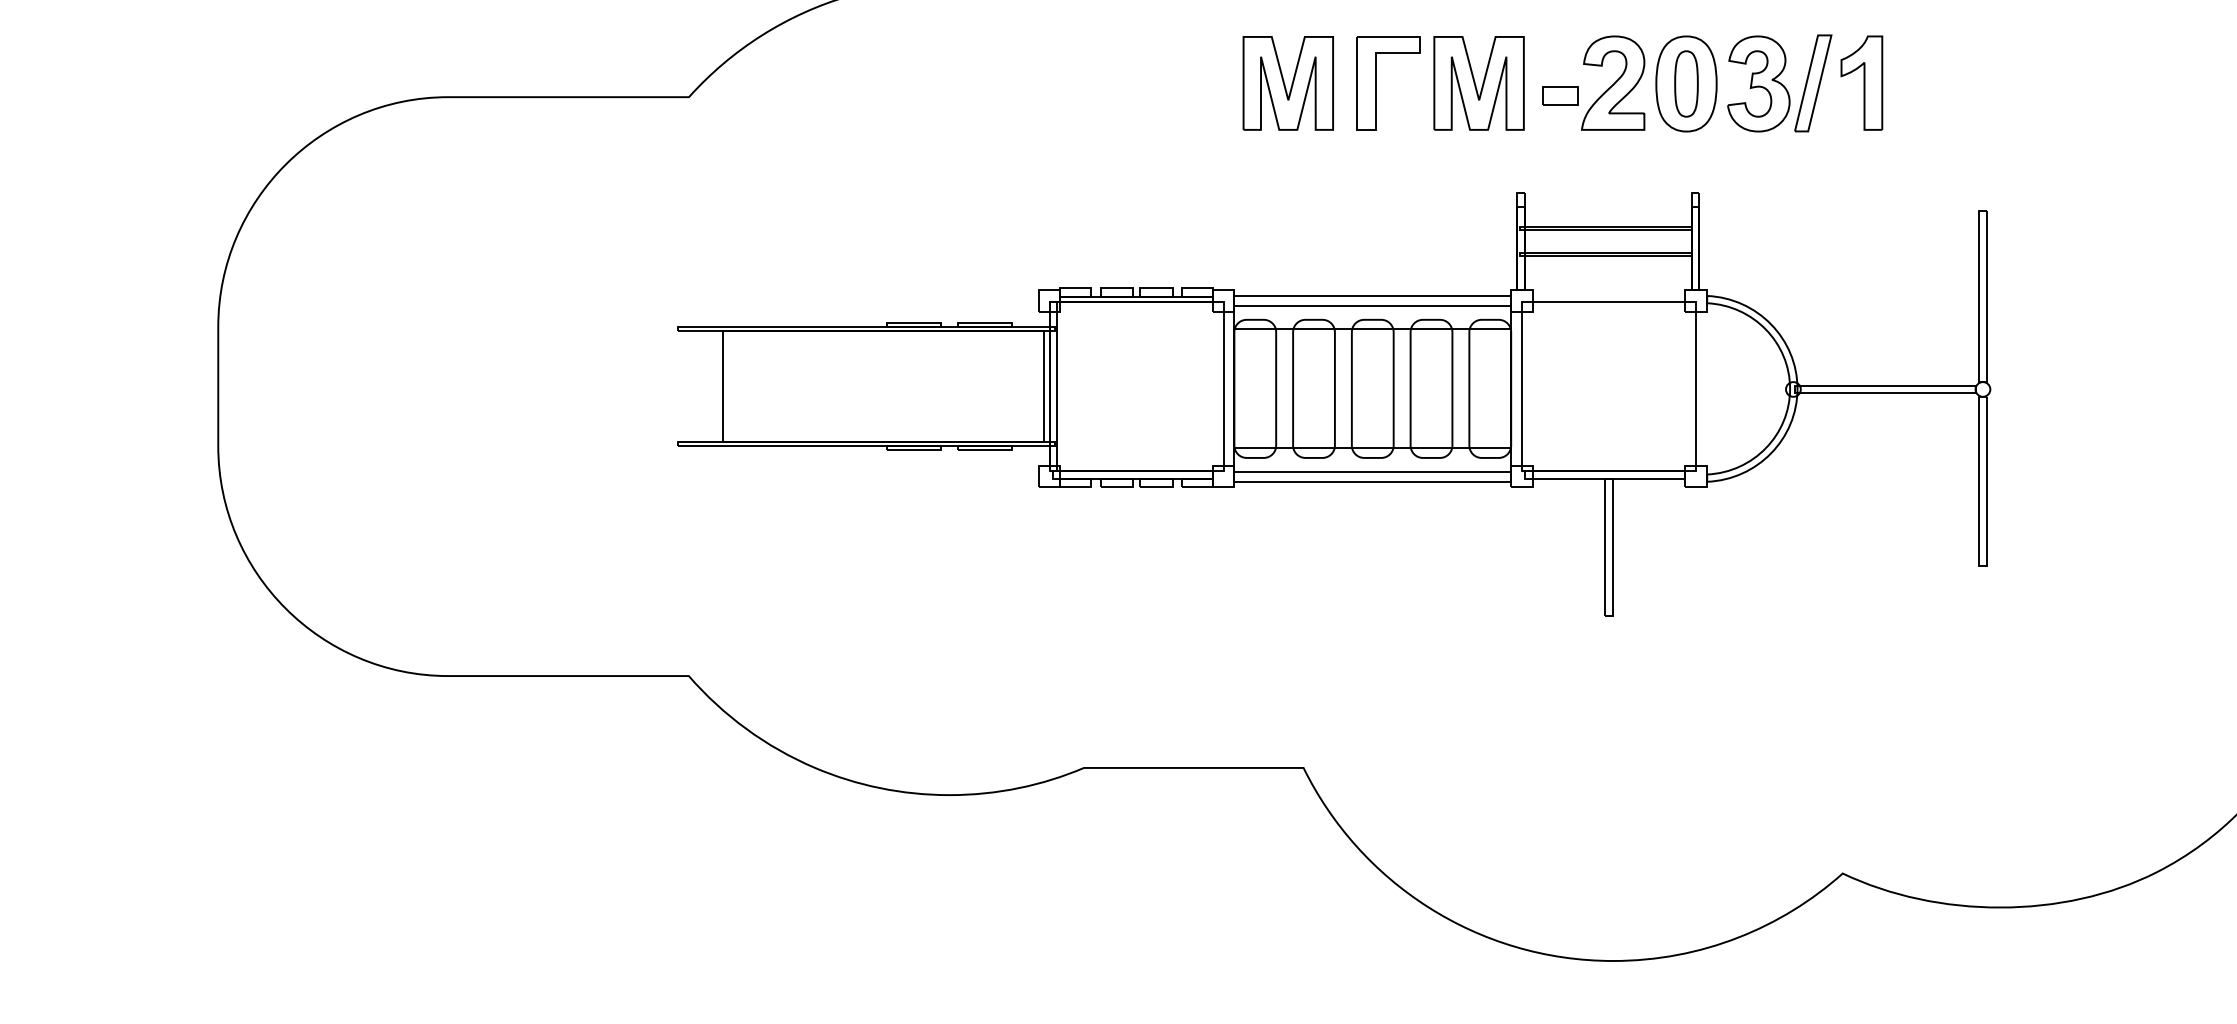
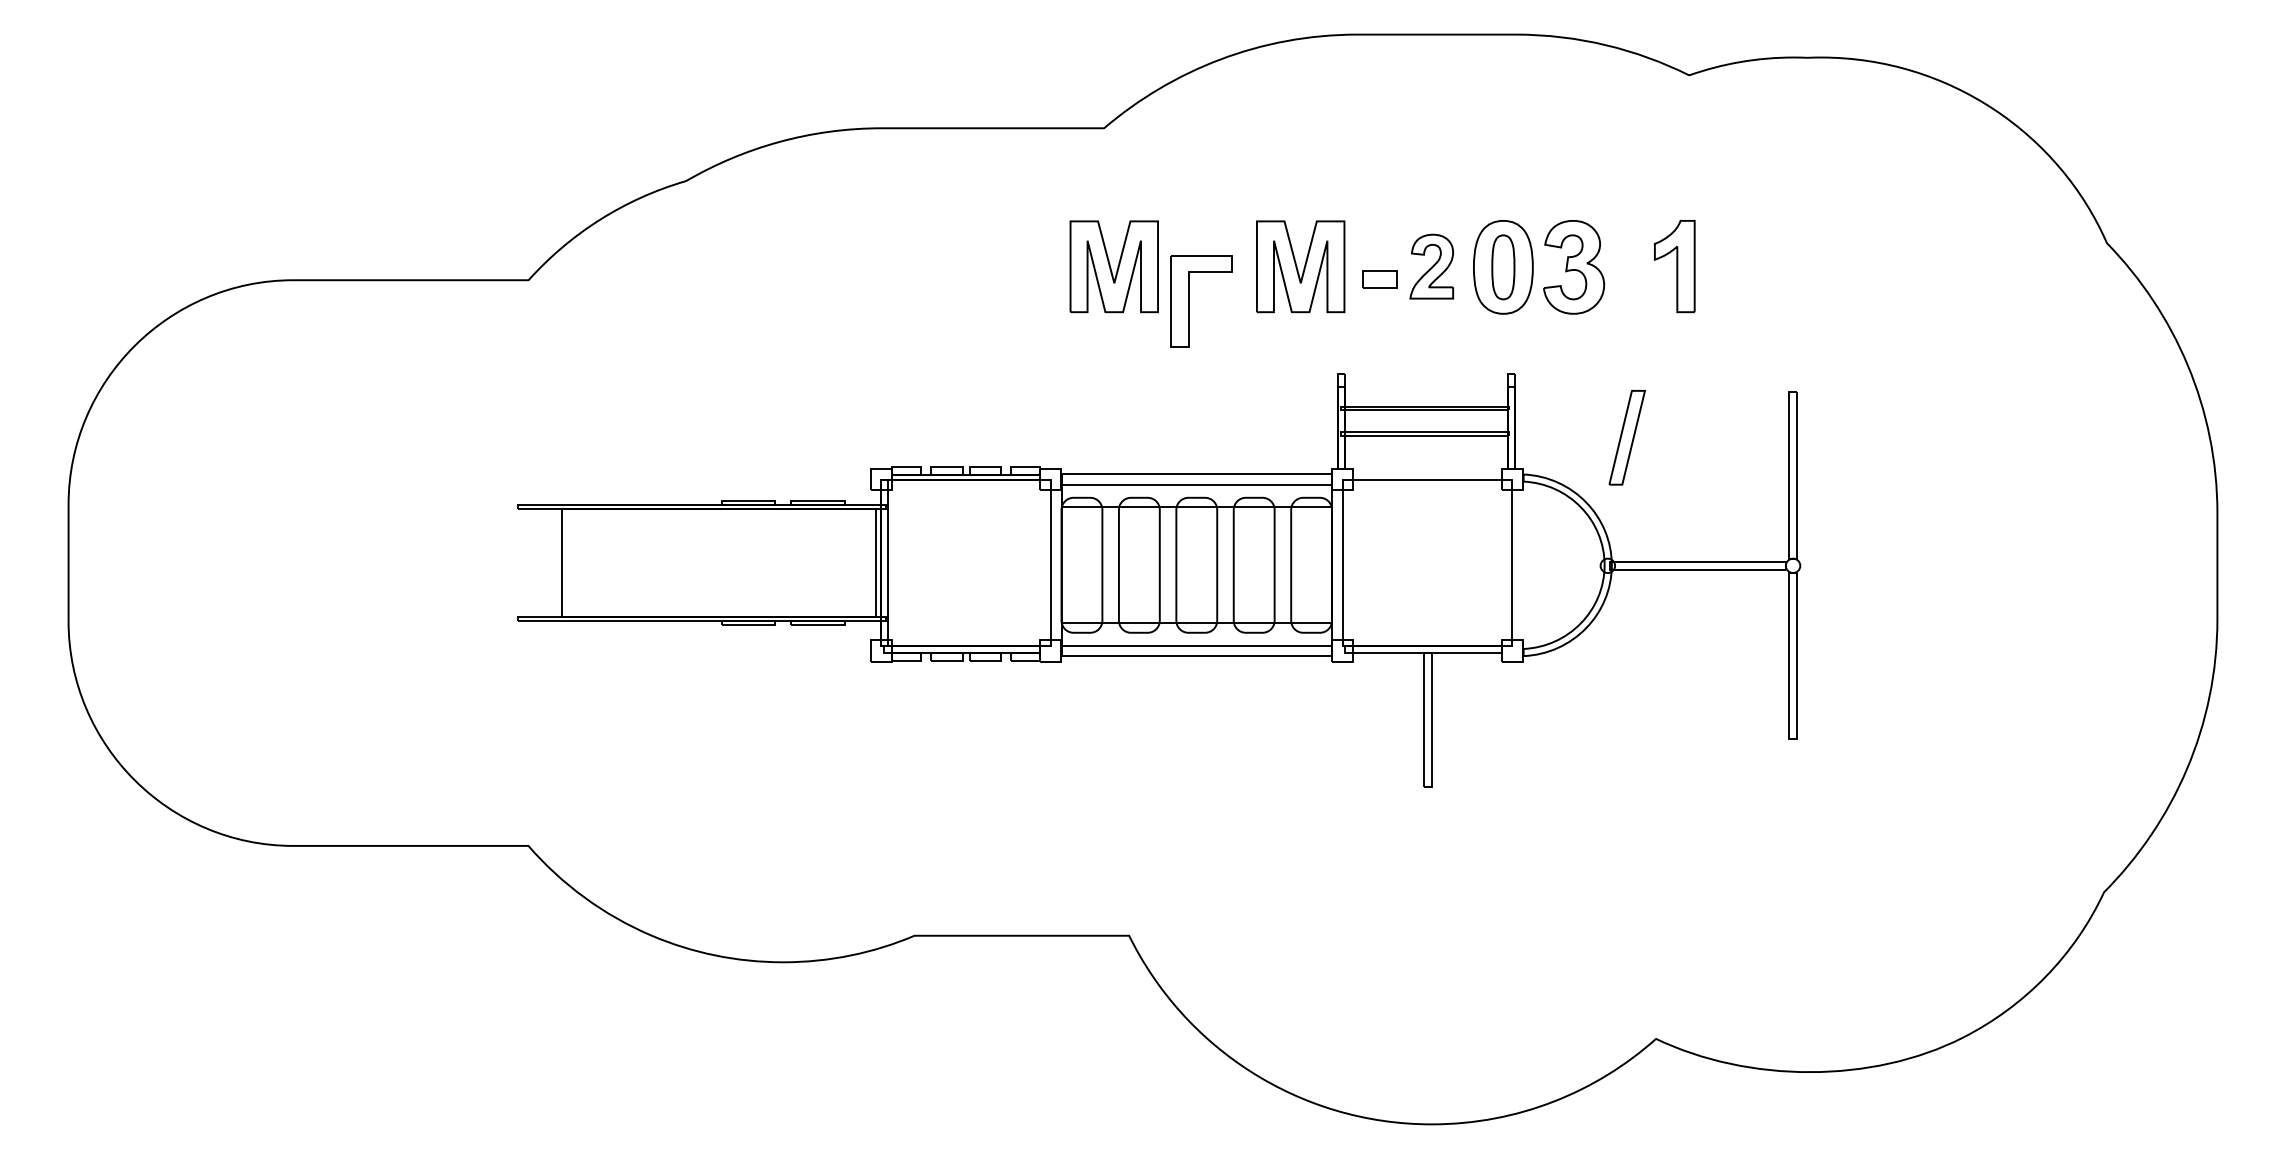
part: (1376, 83) -> (1189, 301), moved
part: (1612, 83) -> (1431, 266), size x0.7
part: (1812, 83) -> (1626, 437), moved

